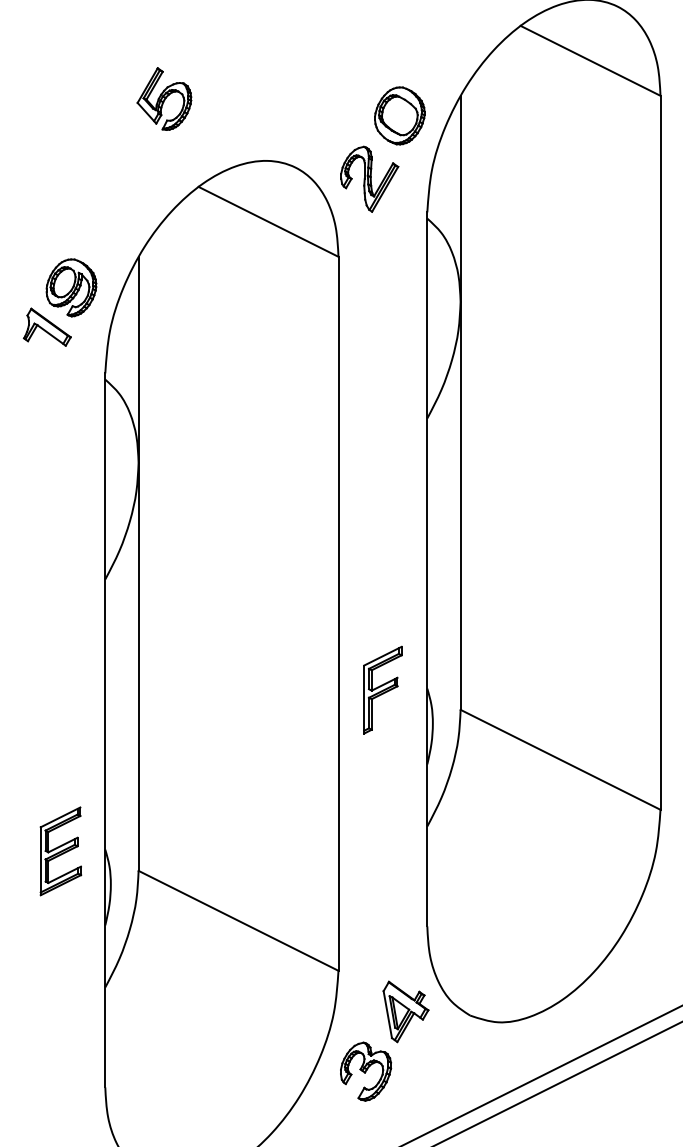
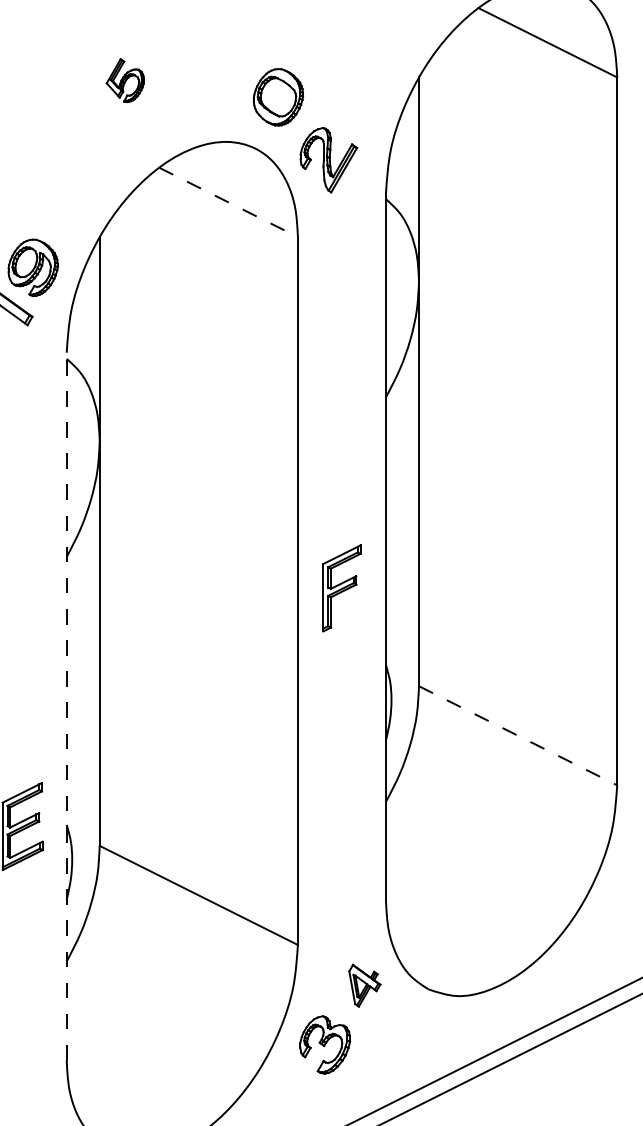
part: (164, 98) -> (125, 80), size x0.7
part: (399, 115) -> (278, 96), moved
line: (268, 222) -> (228, 203), solid -> dashed
part: (382, 689) -> (341, 587), moved
line: (105, 730) -> (66, 706), solid -> dashed
line: (560, 759) -> (518, 735), solid -> dashed
part: (405, 1011) -> (364, 985), size x0.7

